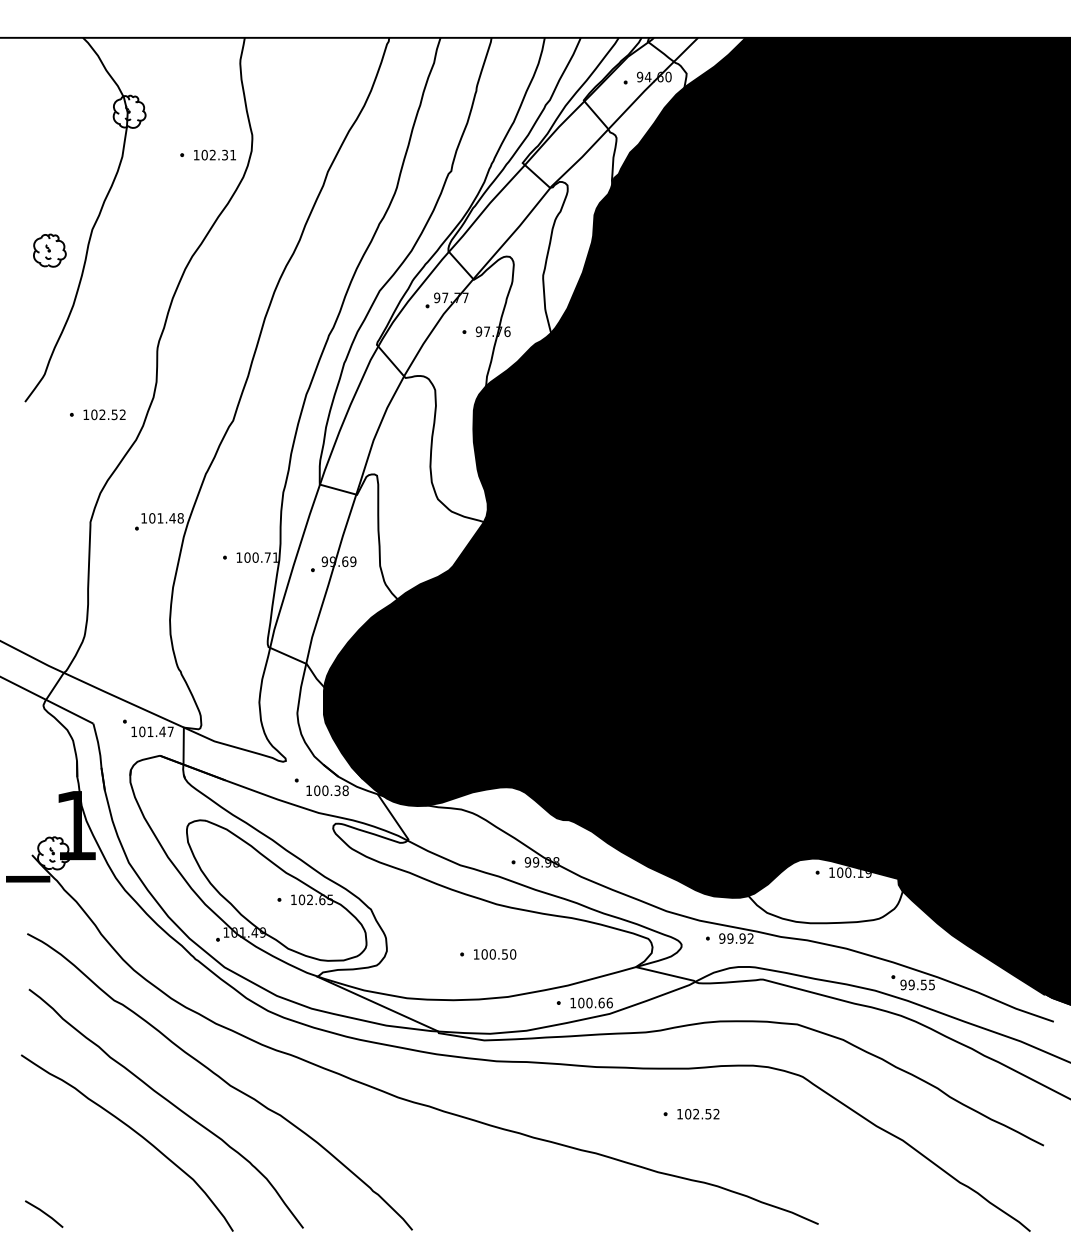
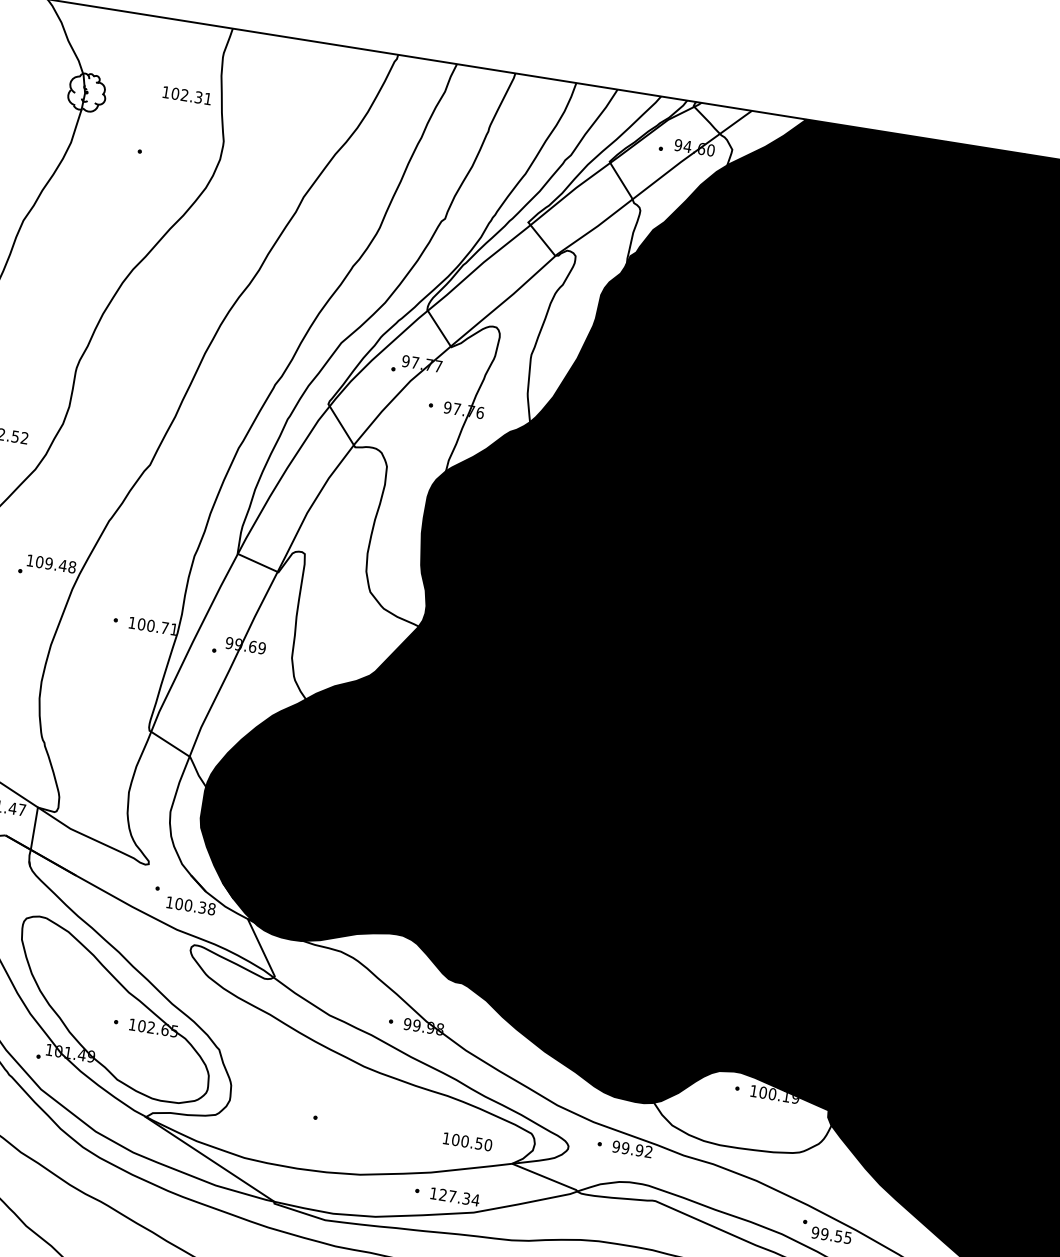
text: (214, 154) -> (186, 94), moved
text: (160, 518) -> (49, 563), 101.48 -> 109.48
text: (495, 954) -> (468, 1142), moved
text: (595, 1002) -> (459, 1196), 100.66 -> 127.34

